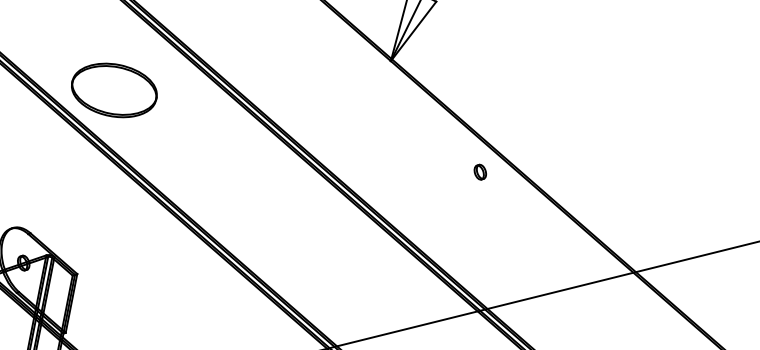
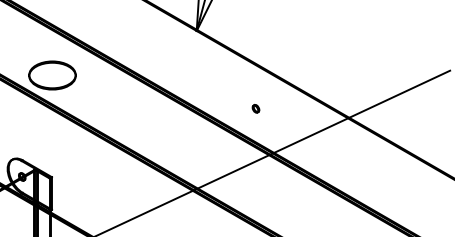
part: (479, 171) -> (255, 108), moved

